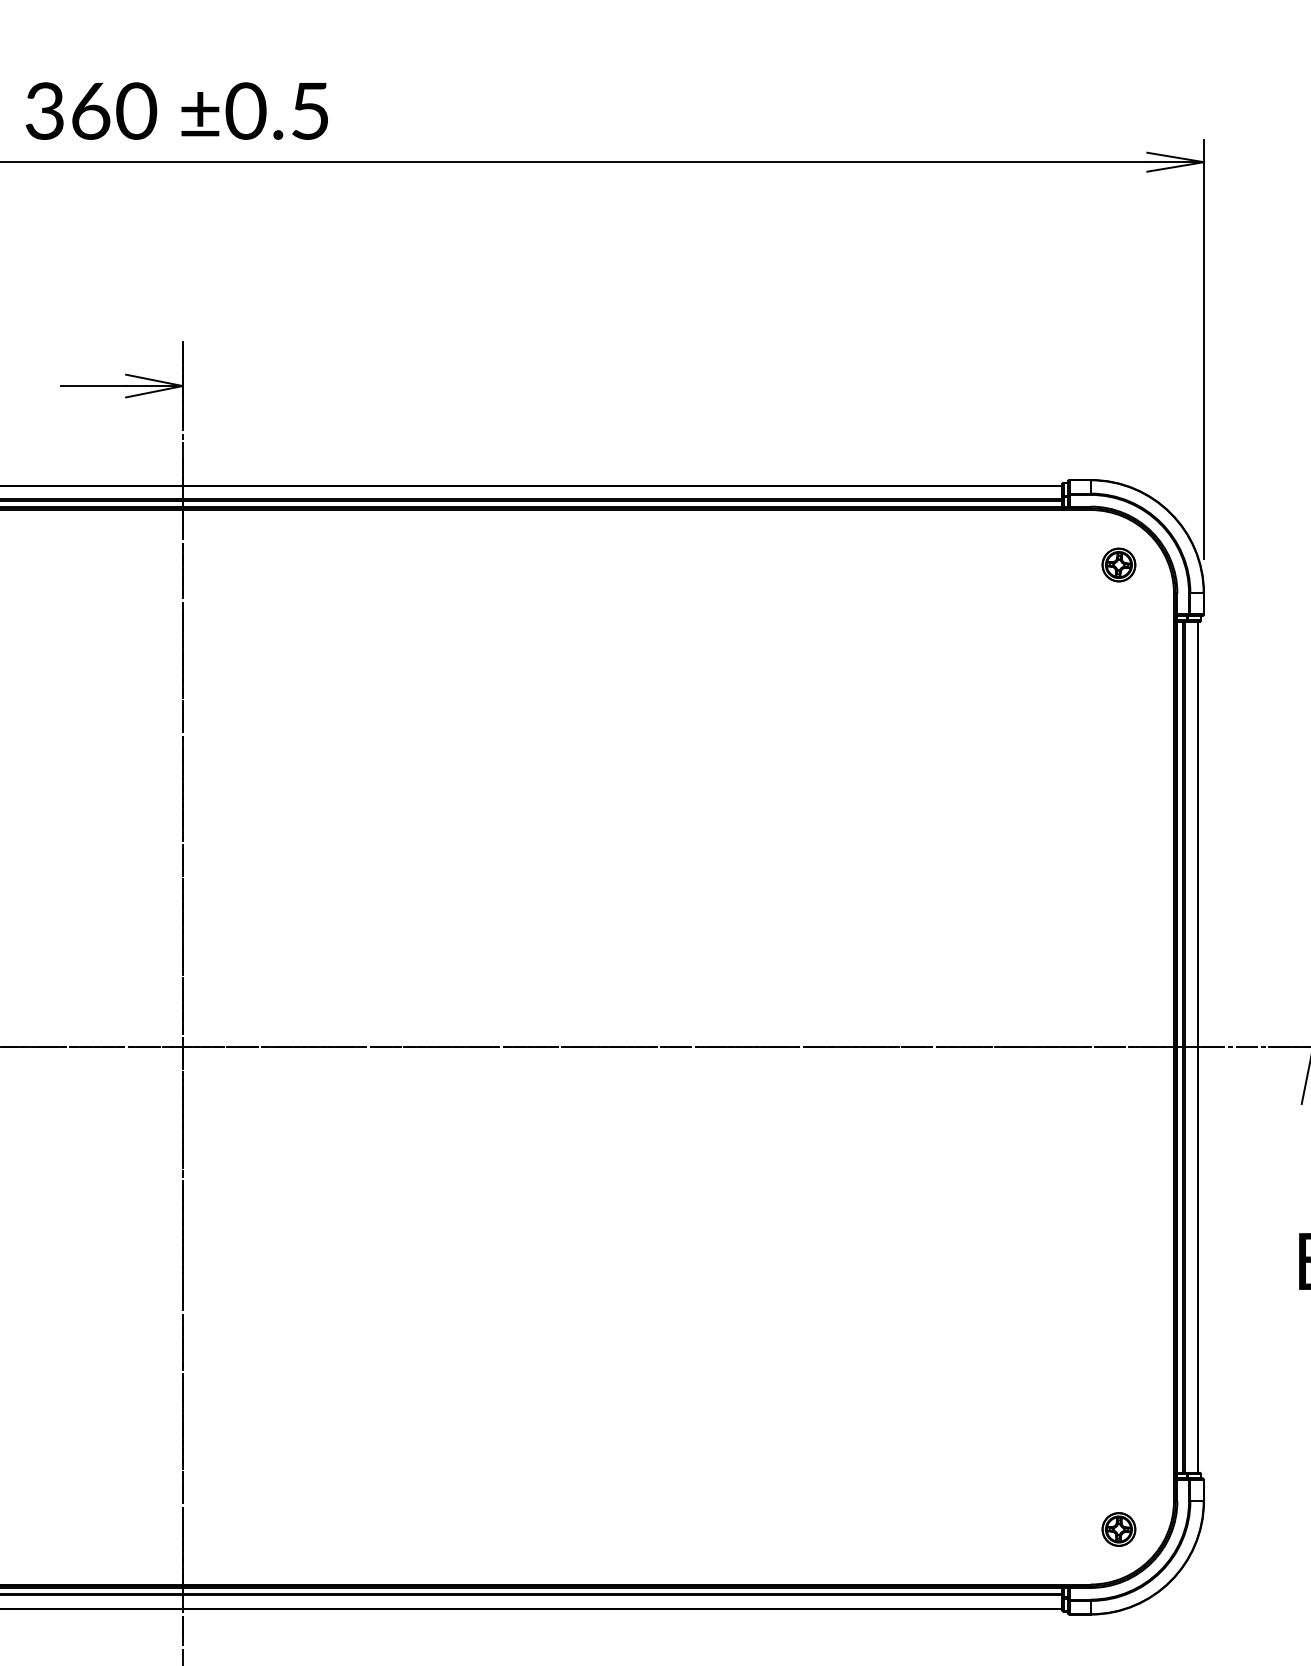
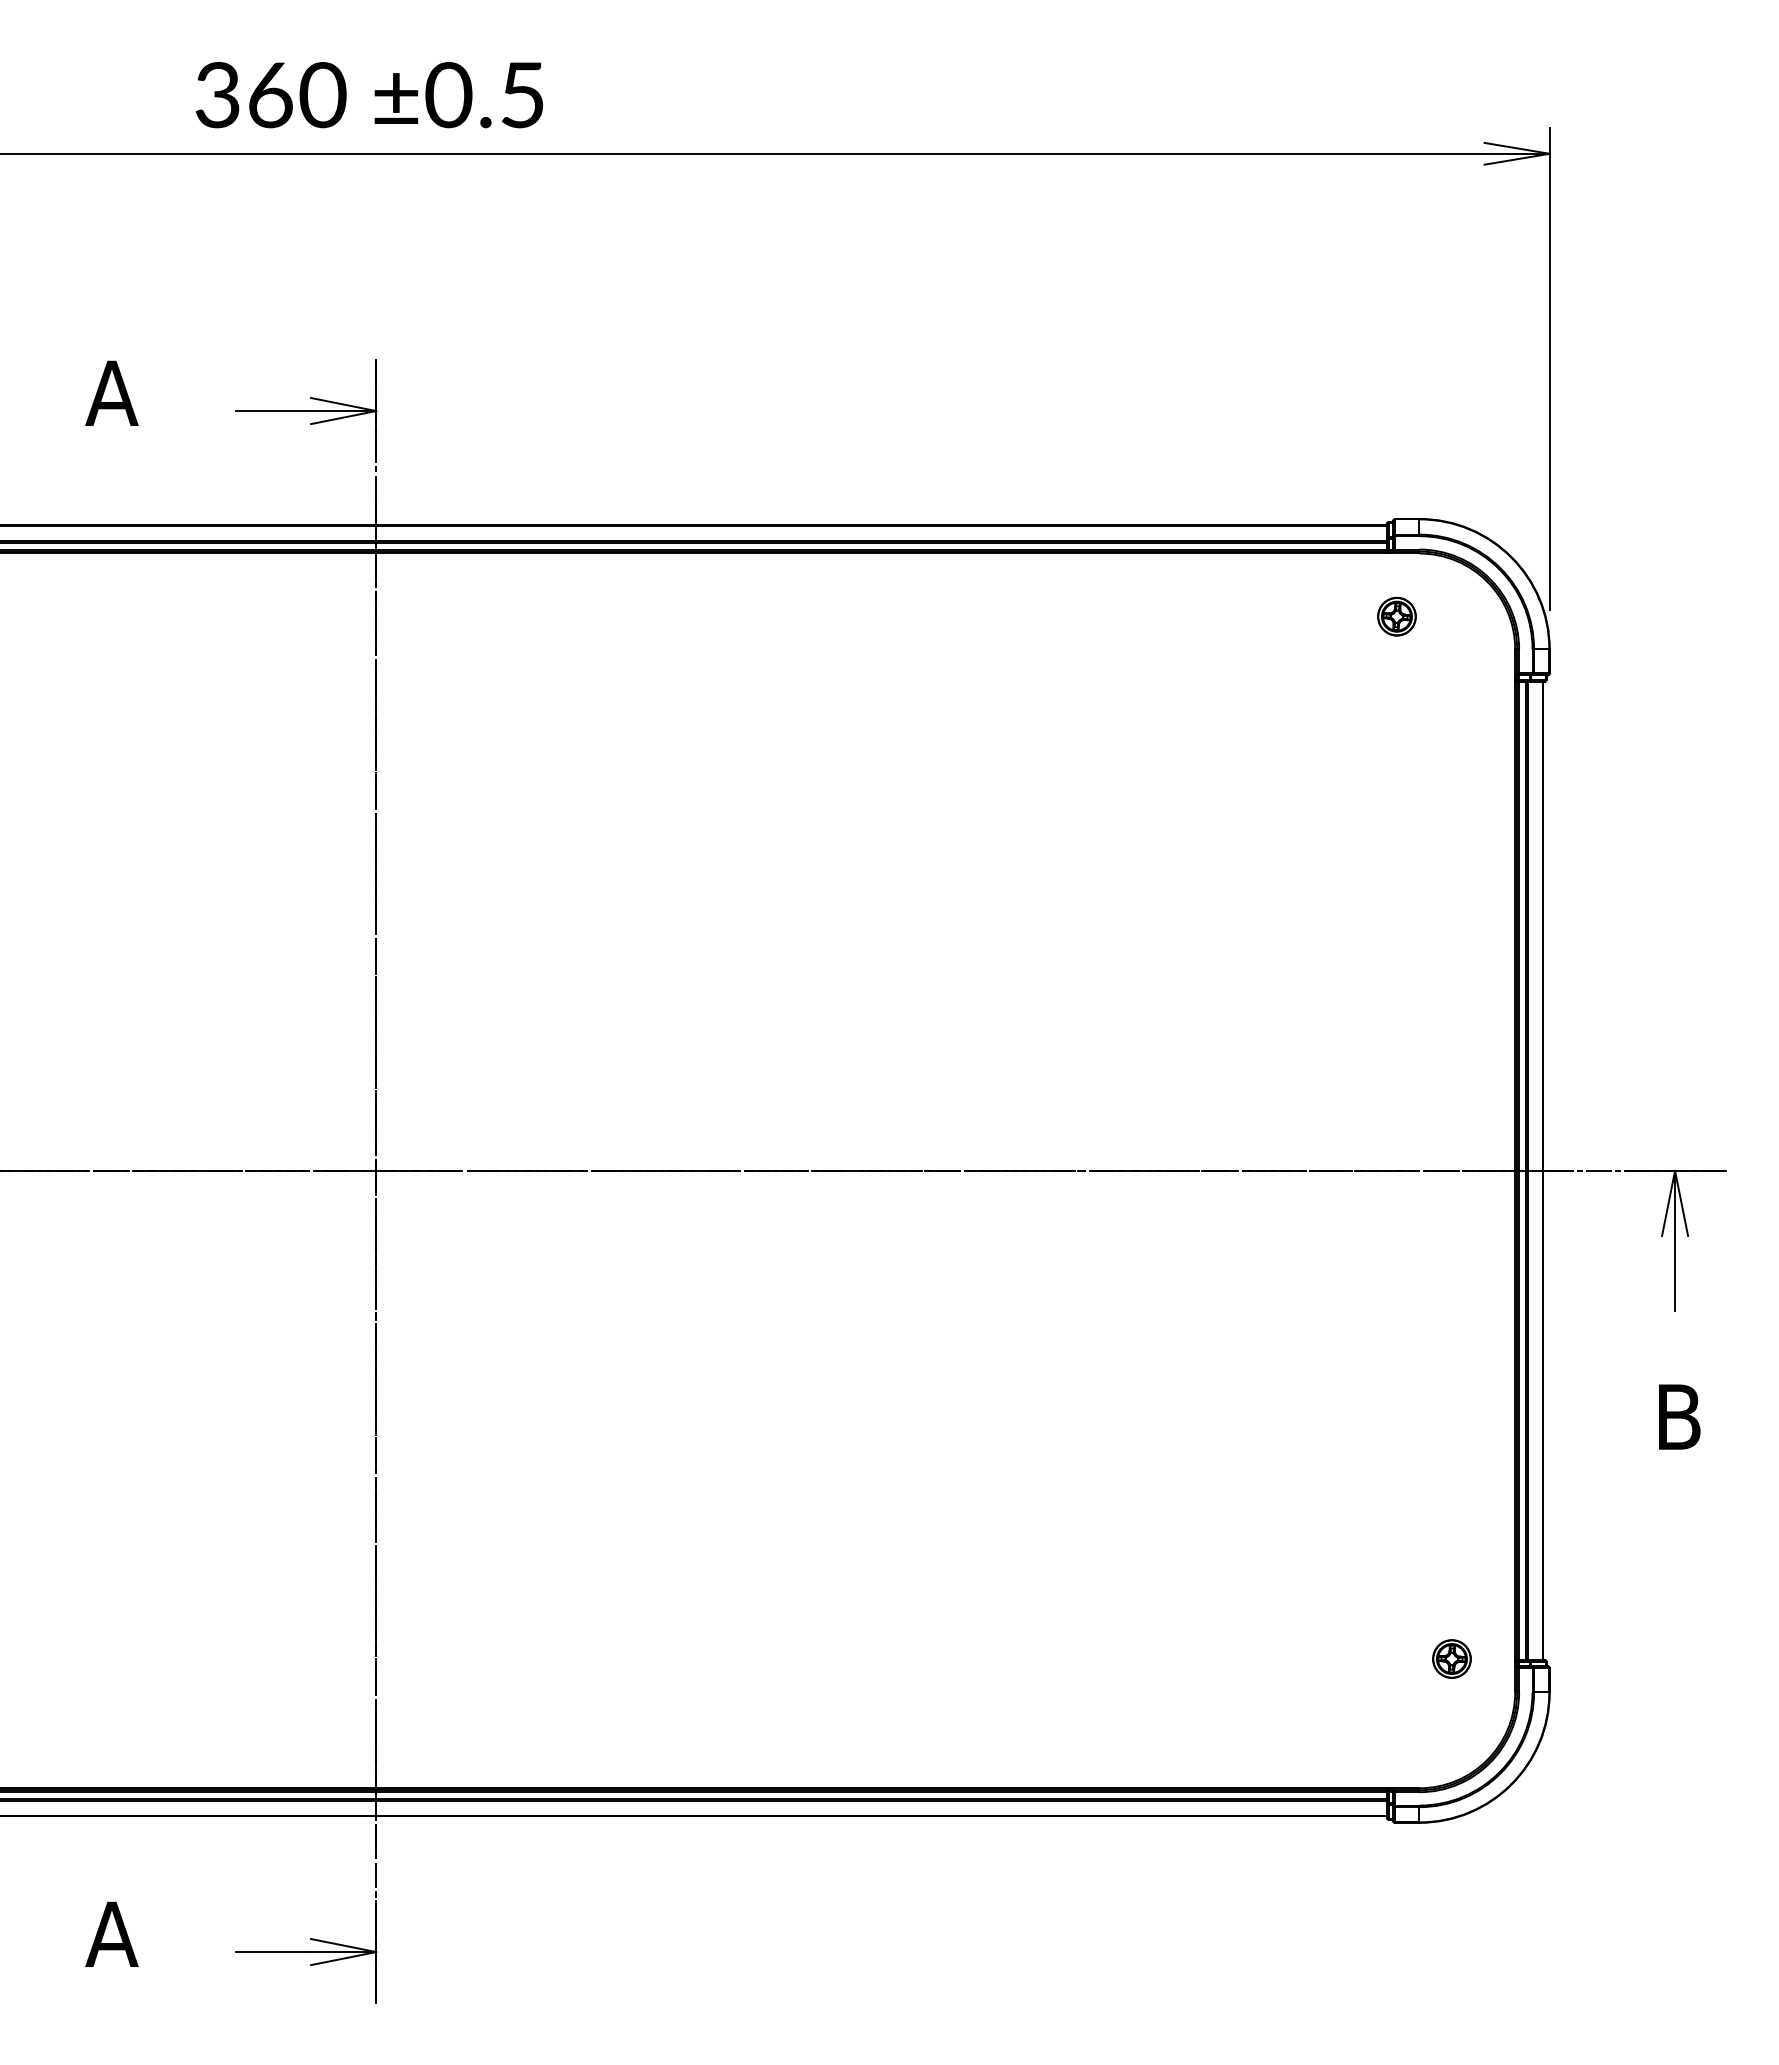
part: (1118, 564) -> (1396, 616), moved
part: (1118, 1529) -> (1451, 1658), moved

